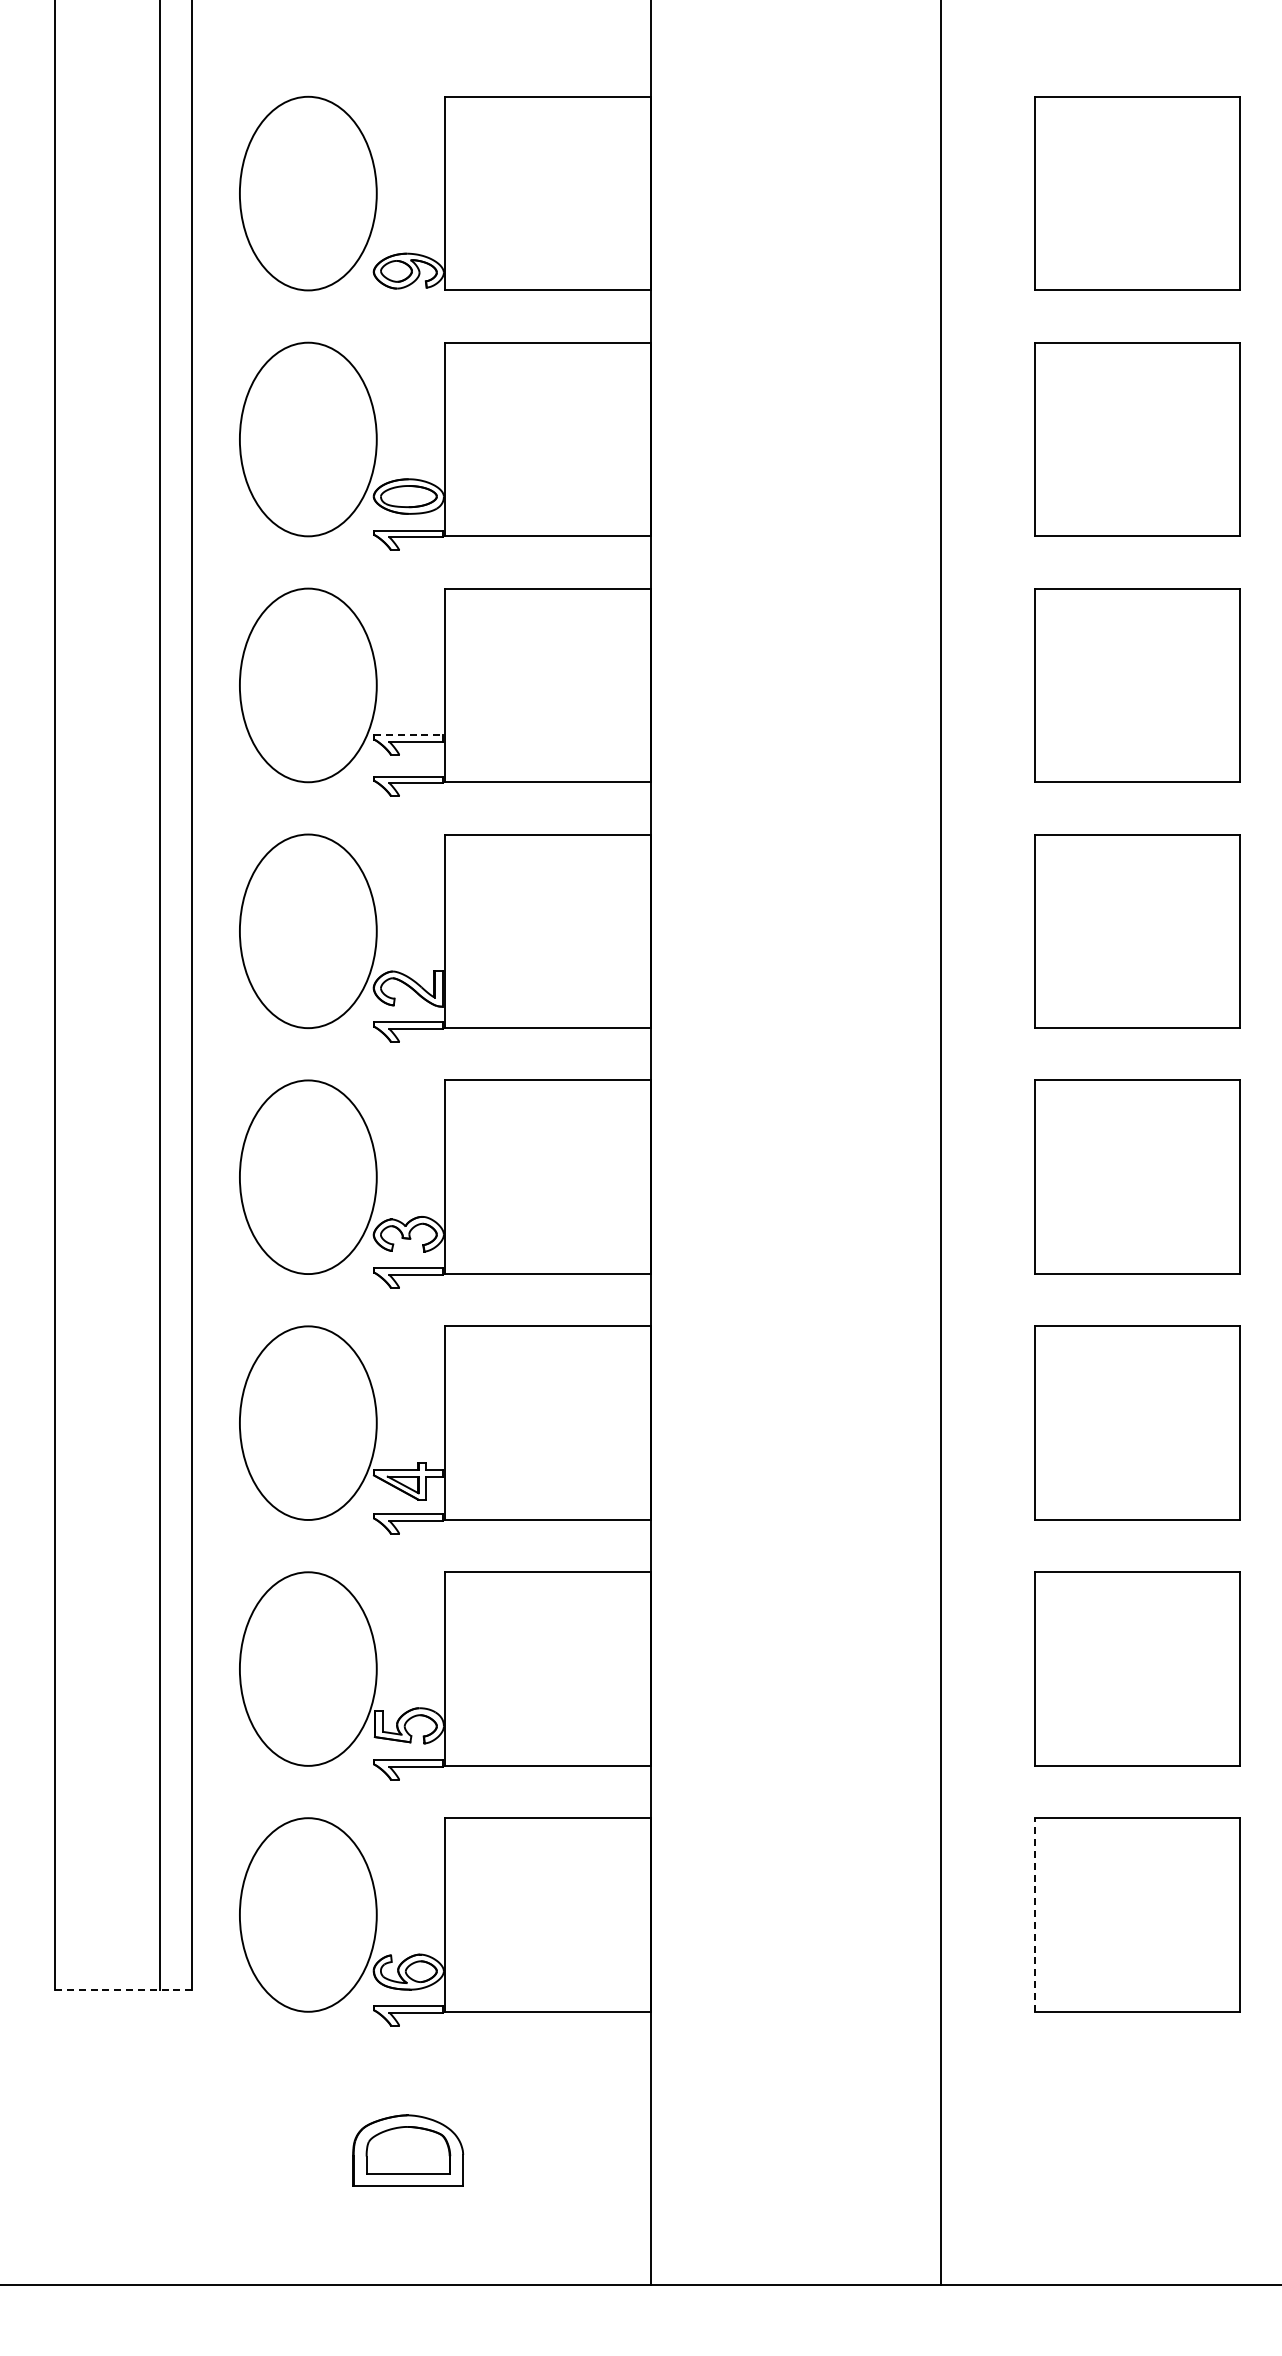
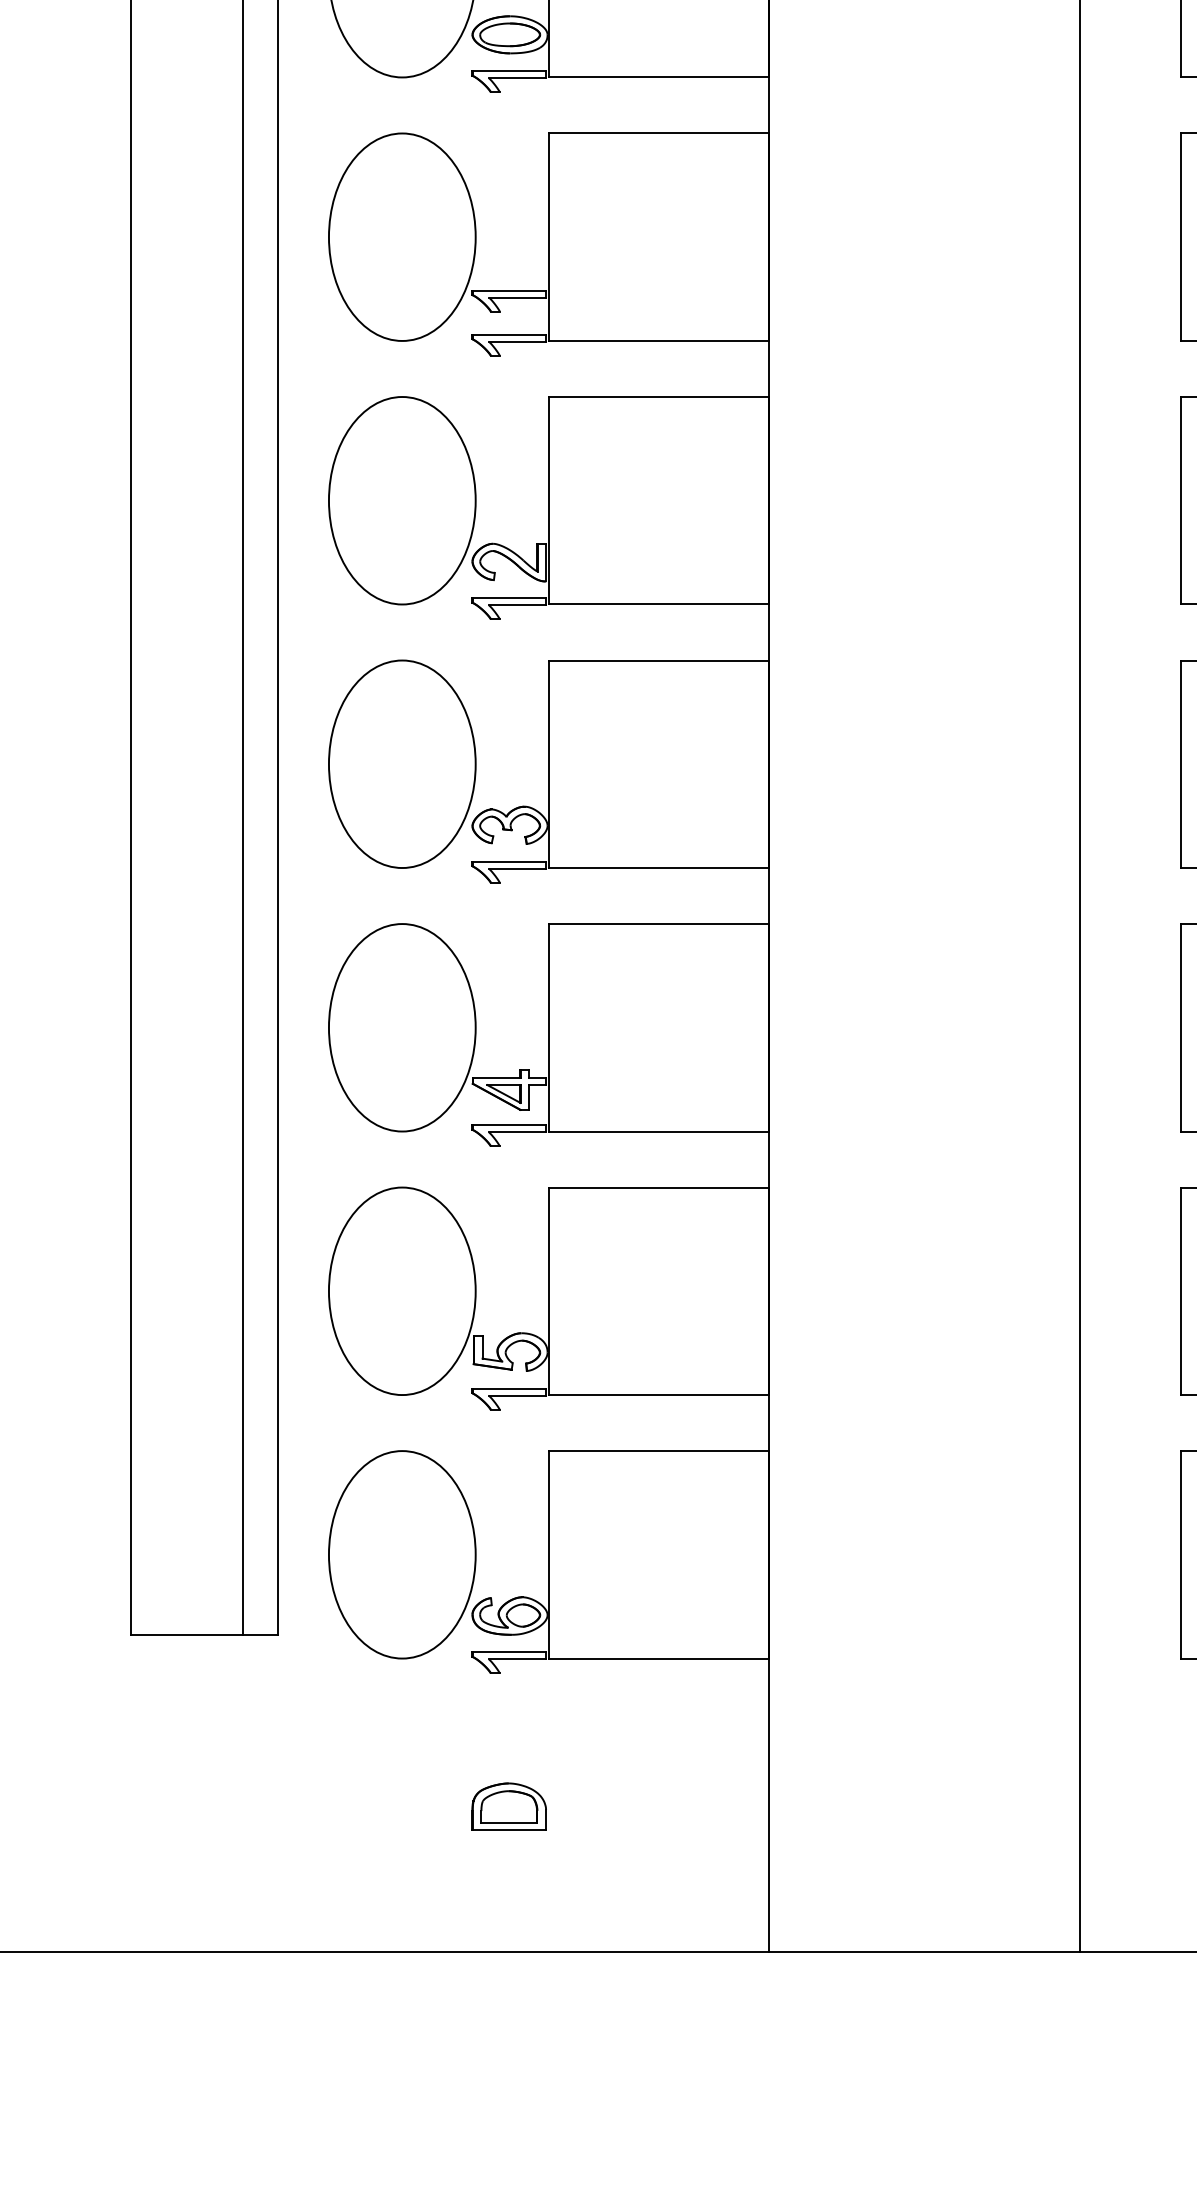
line: (408, 735) -> (509, 290), dashed -> solid
line: (1034, 1915) -> (1180, 1555), dashed -> solid
line: (123, 1990) -> (204, 1635), dashed -> solid
part: (407, 2149) -> (508, 1806), size x0.62

